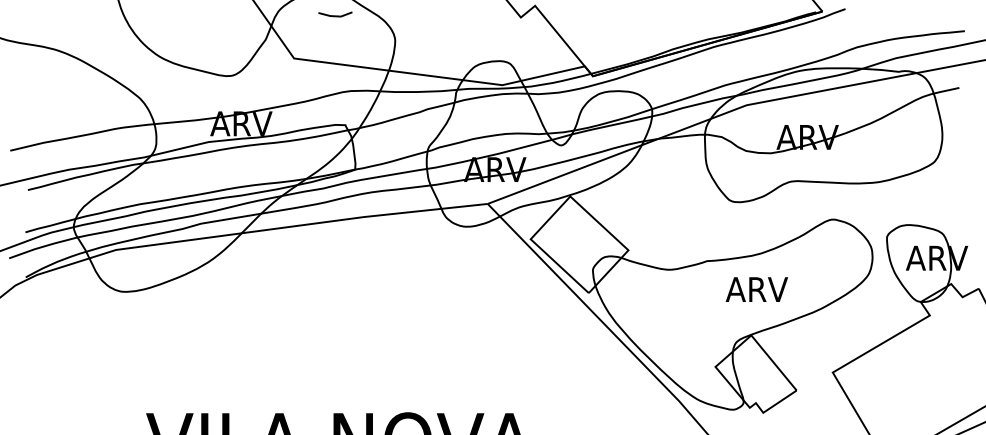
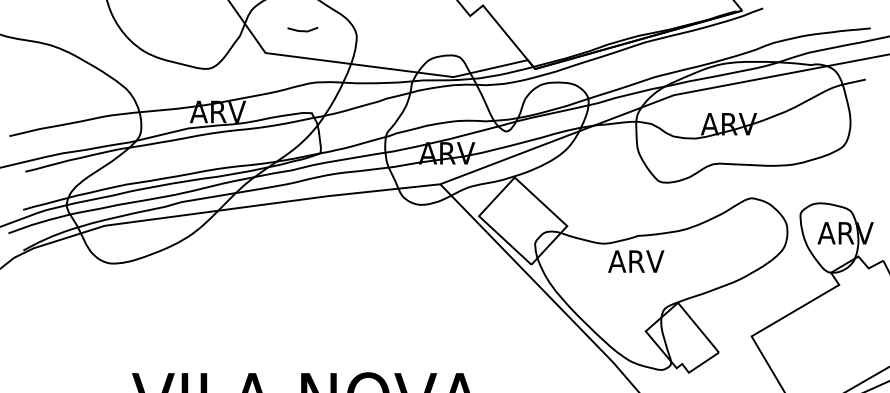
line: (335, 15) -> (302, 30), moved
text: (756, 289) -> (635, 261), moved

